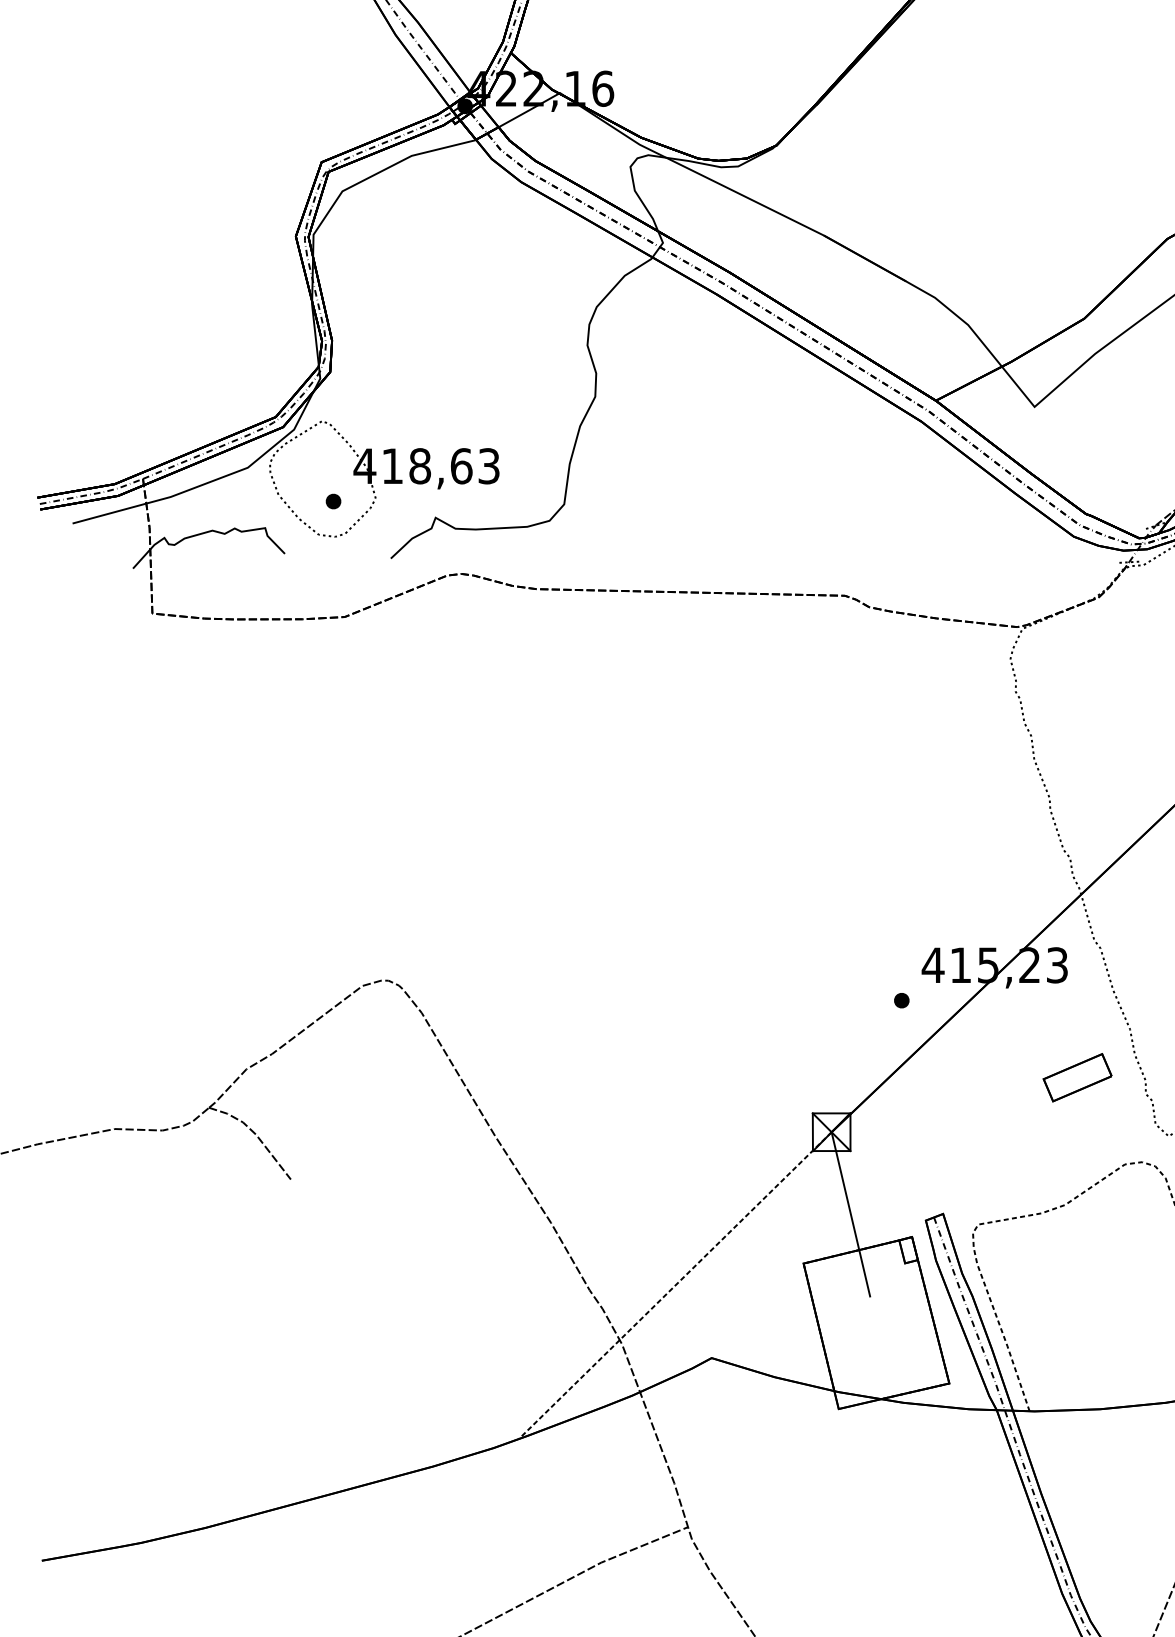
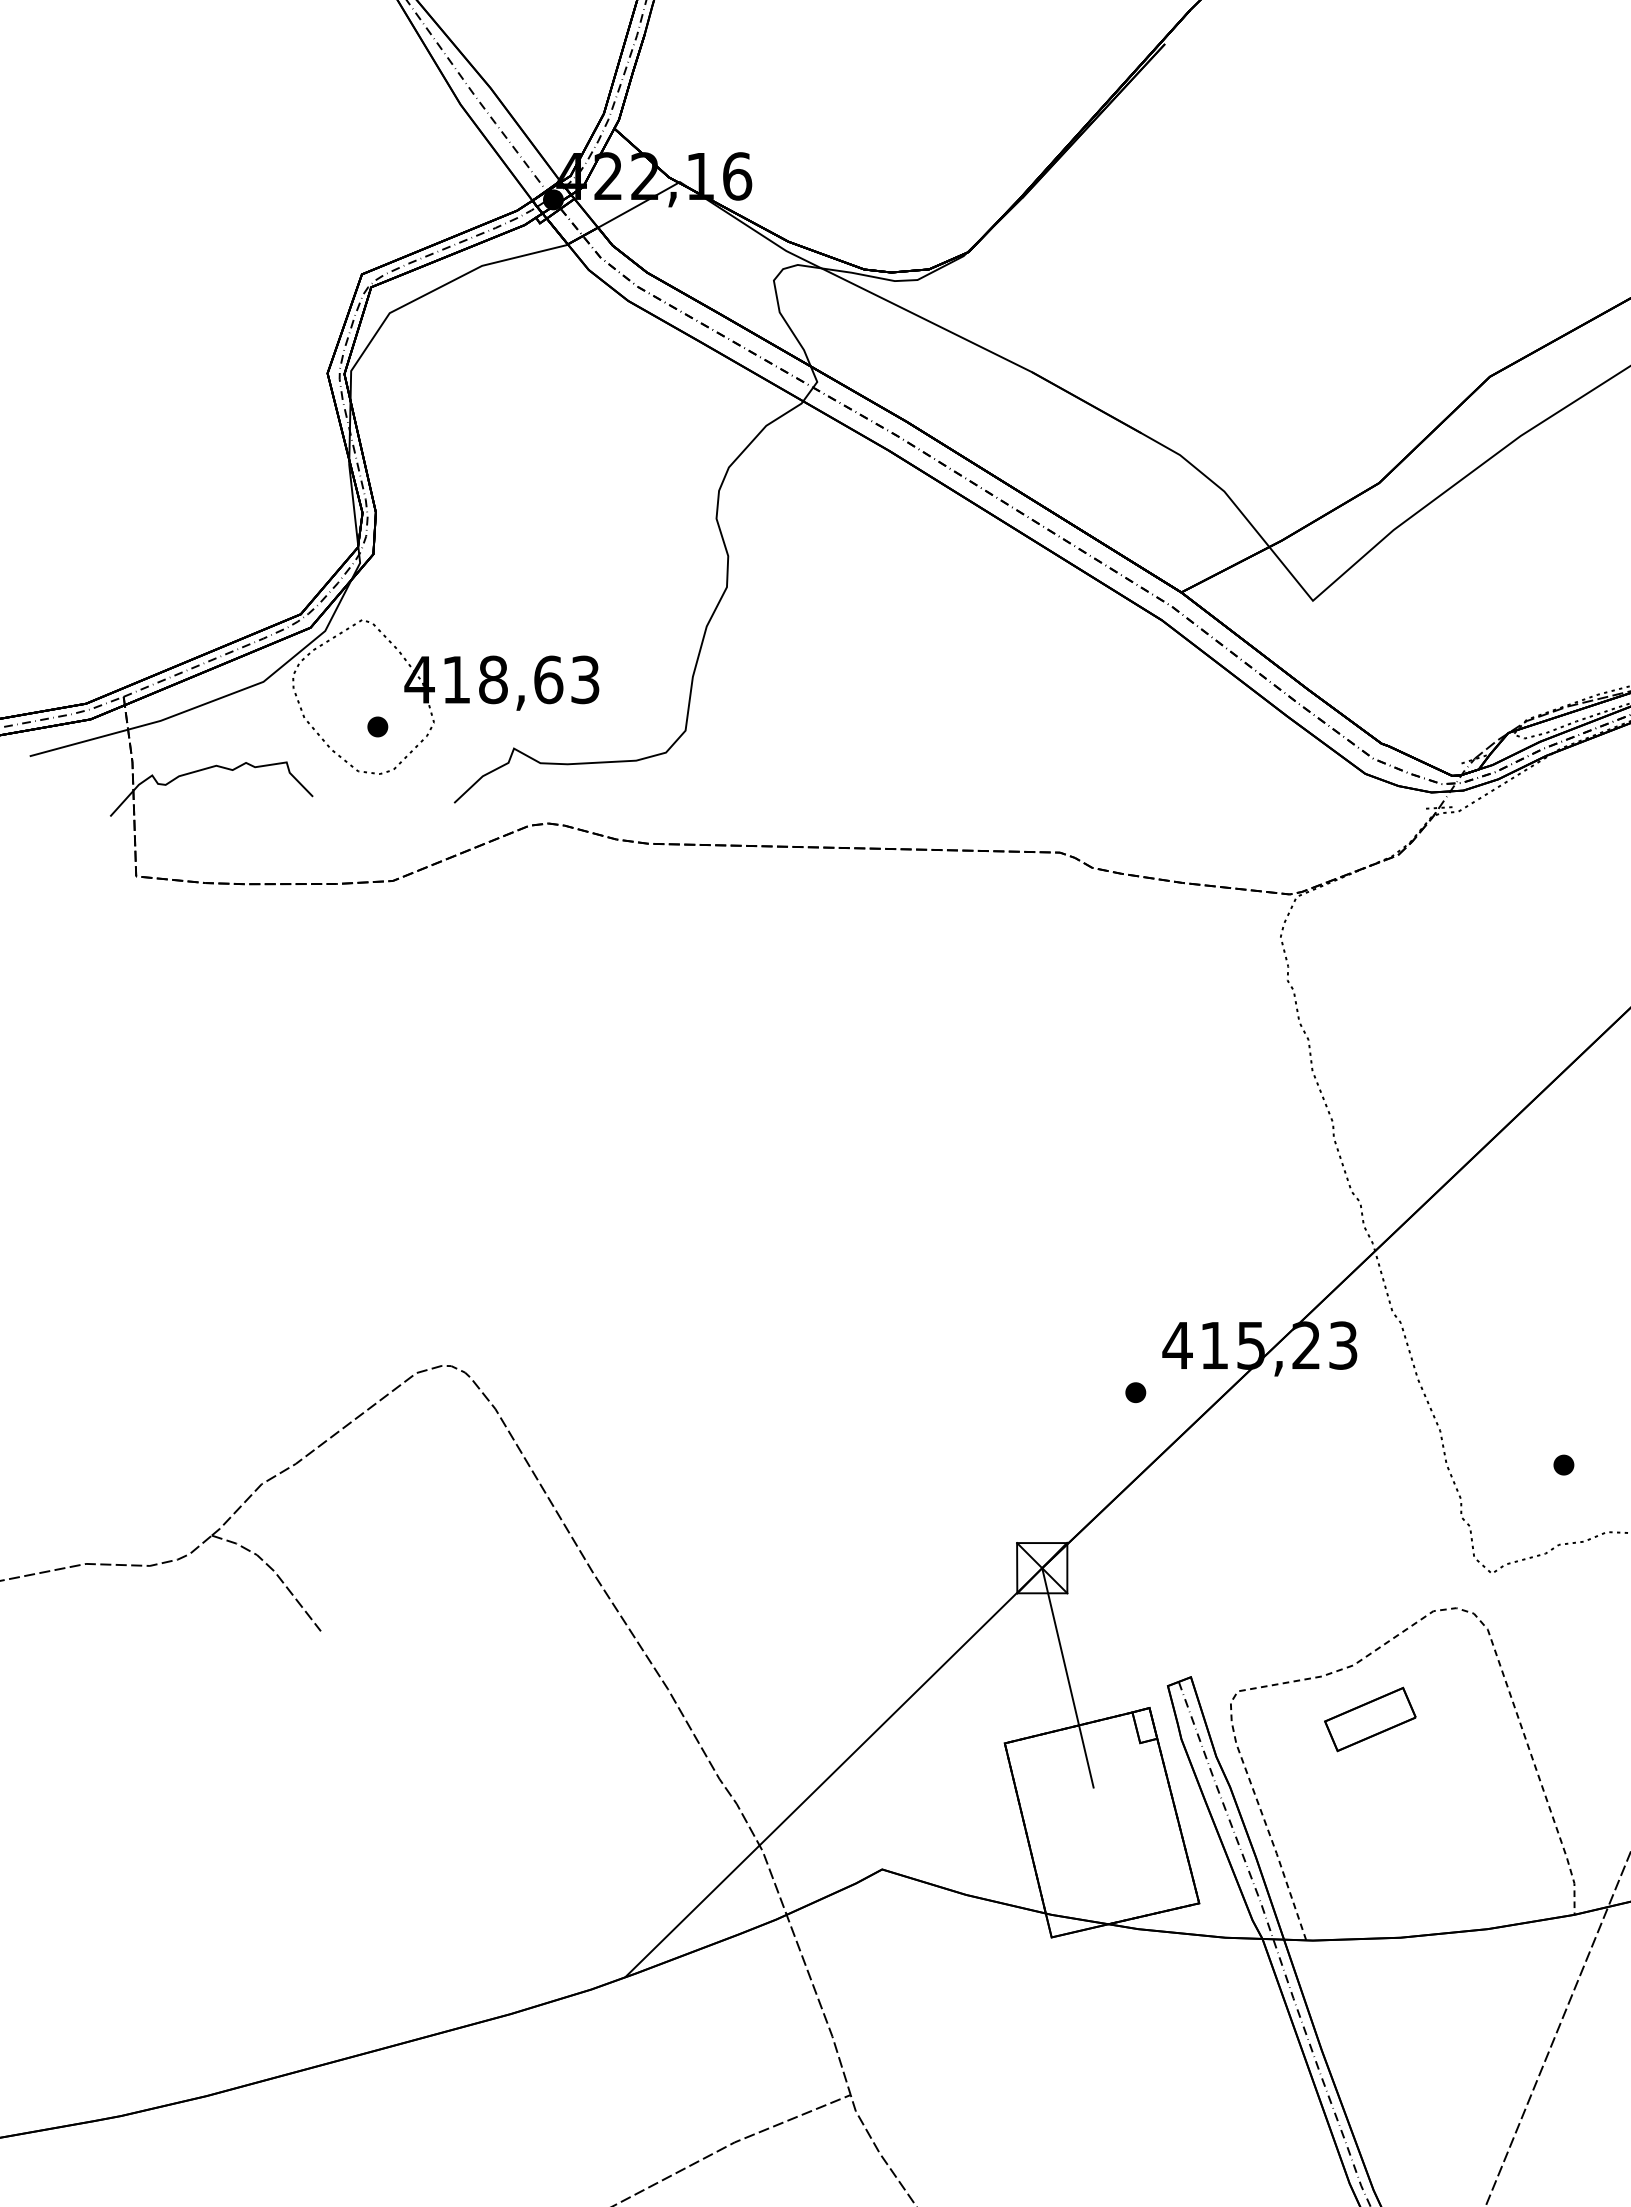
part: (1077, 1077) -> (1370, 1719), moved
line: (675, 1286) -> (833, 1773), dashed -> solid

